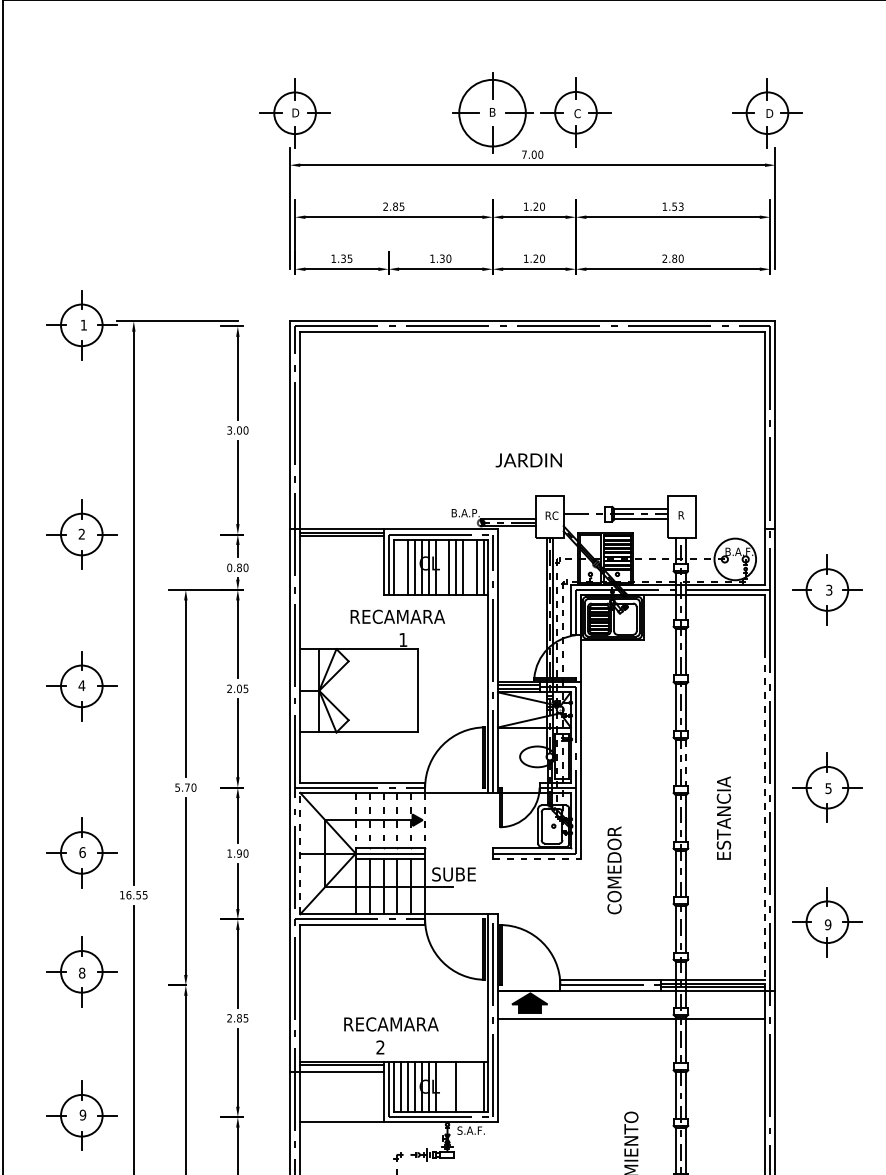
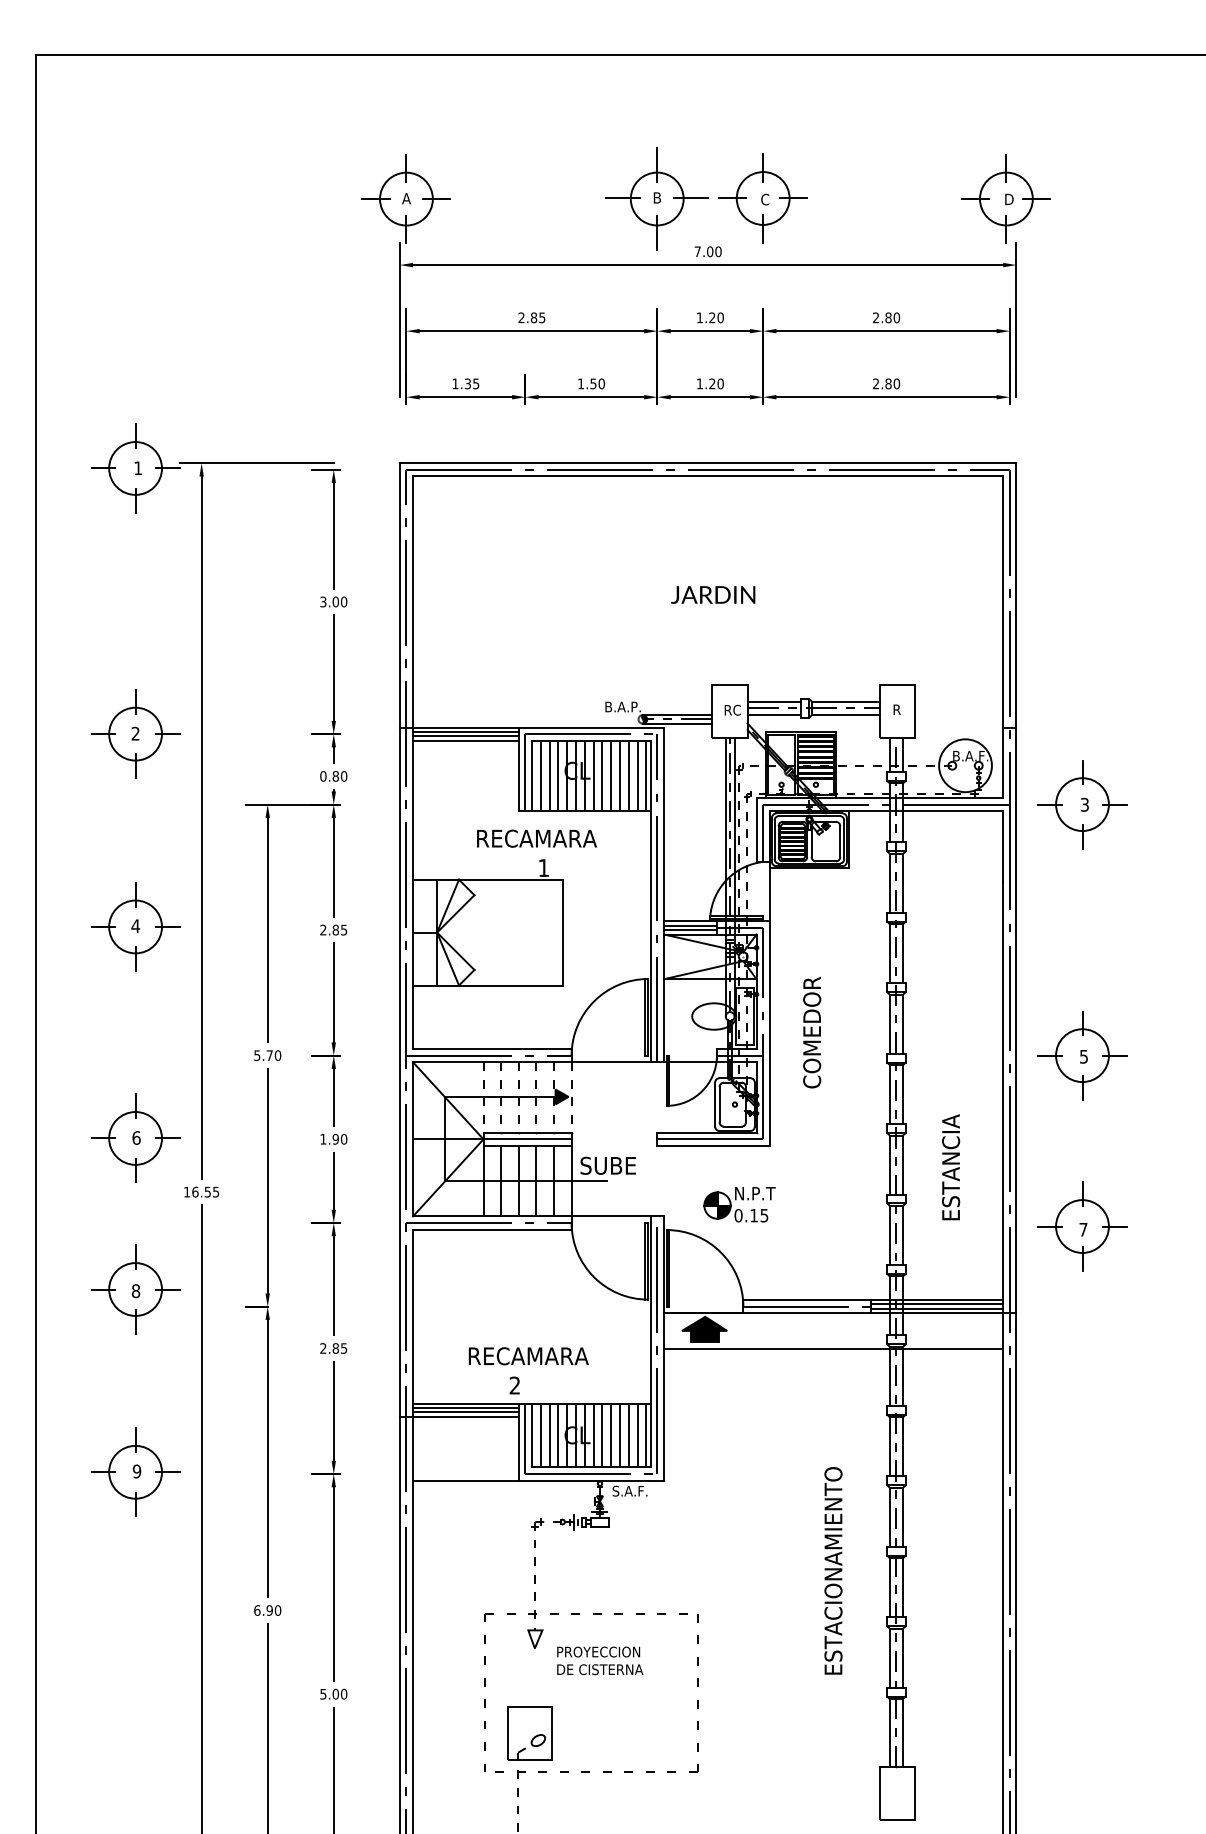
text: (295, 112) -> (406, 198), D -> A
circle: (491, 112) -> (656, 198), size x0.62
text: (673, 206) -> (886, 317), 1.53 -> 2.80
text: (442, 258) -> (593, 383), 1.30 -> 1.50
text: (528, 460) -> (713, 594), moved
line: (584, 508) -> (773, 701), added
line: (584, 519) -> (773, 714), added
line: (341, 539) -> (465, 740), added
line: (400, 567) -> (540, 775), added
line: (442, 567) -> (593, 775), added
line: (469, 567) -> (628, 775), added
text: (239, 689) -> (335, 930), 2.05 -> 2.85
line: (686, 763) -> (903, 1024), dashed -> solid
text: (724, 818) -> (951, 1167), moved
line: (765, 820) -> (1003, 1097), dashed -> solid
line: (300, 852) -> (413, 1138), dashed -> solid
line: (537, 858) -> (714, 1145), dashed -> solid
text: (614, 870) -> (812, 1032), moved
part: (557, 904) -> (739, 1204), added
text: (828, 924) -> (1083, 1229), 9 -> 7
line: (341, 1068) -> (465, 1412), added
line: (442, 1086) -> (593, 1435), added
line: (449, 1086) -> (602, 1435), added
line: (463, 1086) -> (620, 1435), added
line: (469, 1086) -> (628, 1435), added
line: (477, 1086) -> (637, 1435), added

